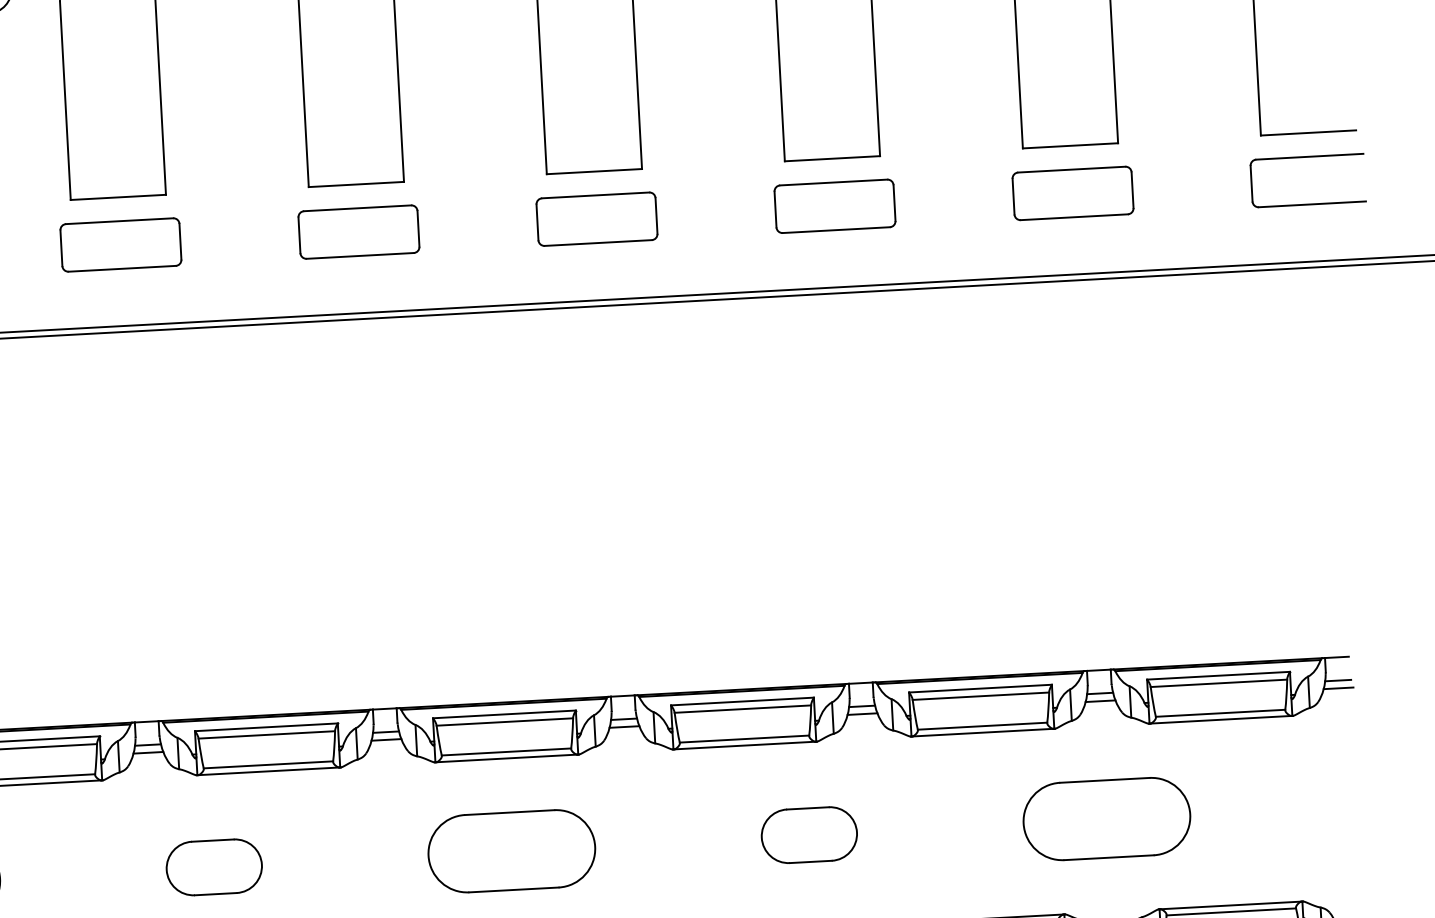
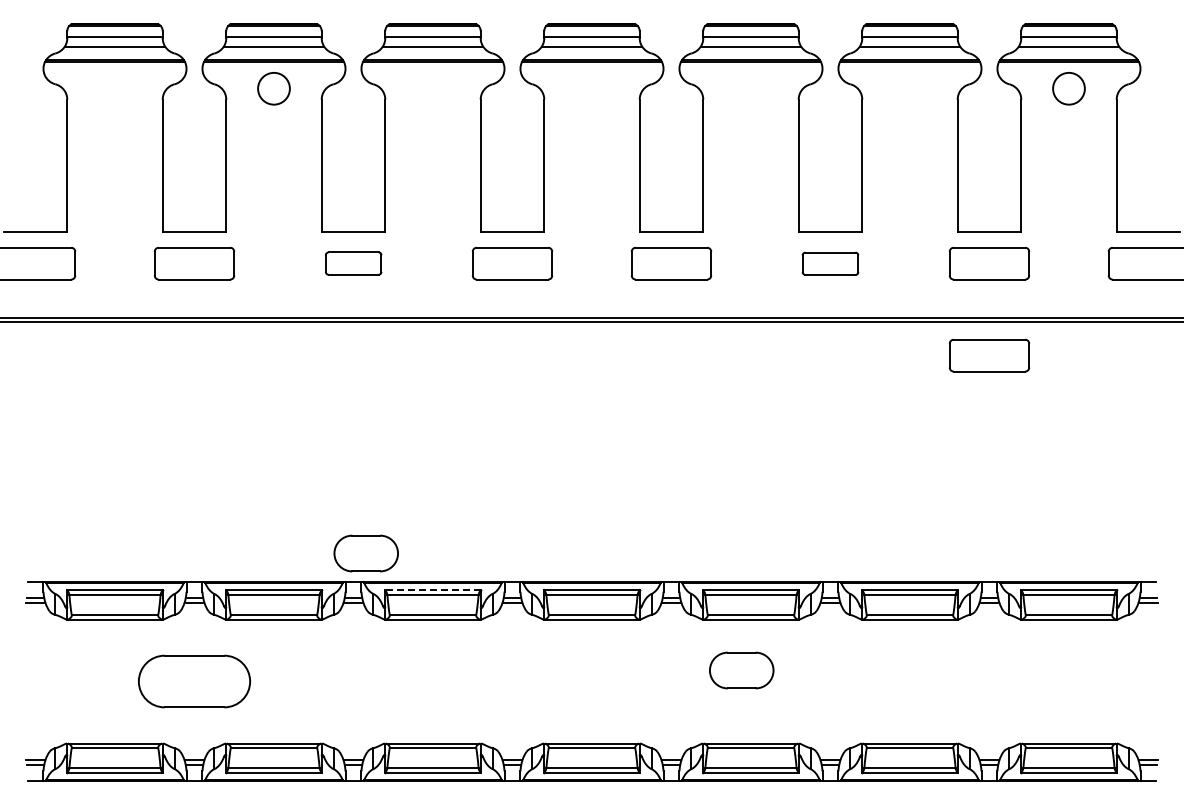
part: (835, 206) -> (830, 263), size x0.7
part: (120, 244) -> (353, 263), size x0.7
part: (1080, 330) -> (989, 355), added
line: (267, 727) -> (433, 590), solid -> dashed
part: (1106, 818) -> (989, 681), removed
part: (809, 835) -> (741, 670), moved
part: (511, 851) -> (591, 681), removed
part: (213, 867) -> (365, 553), moved

